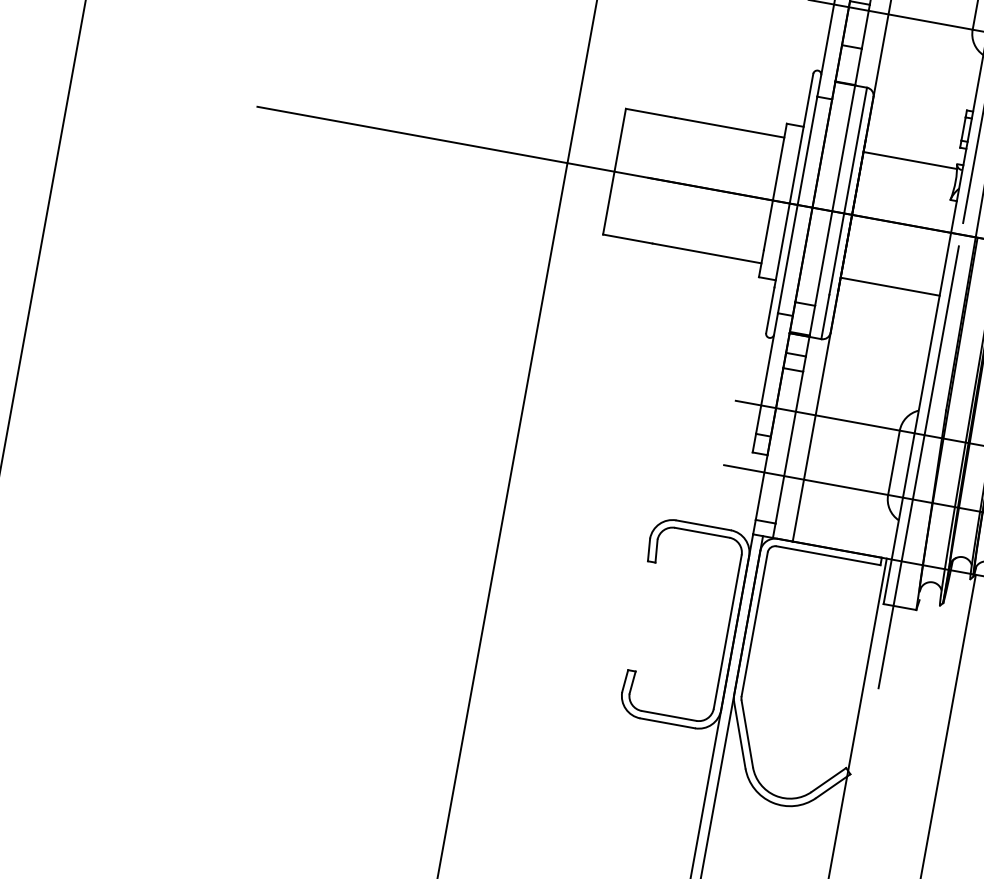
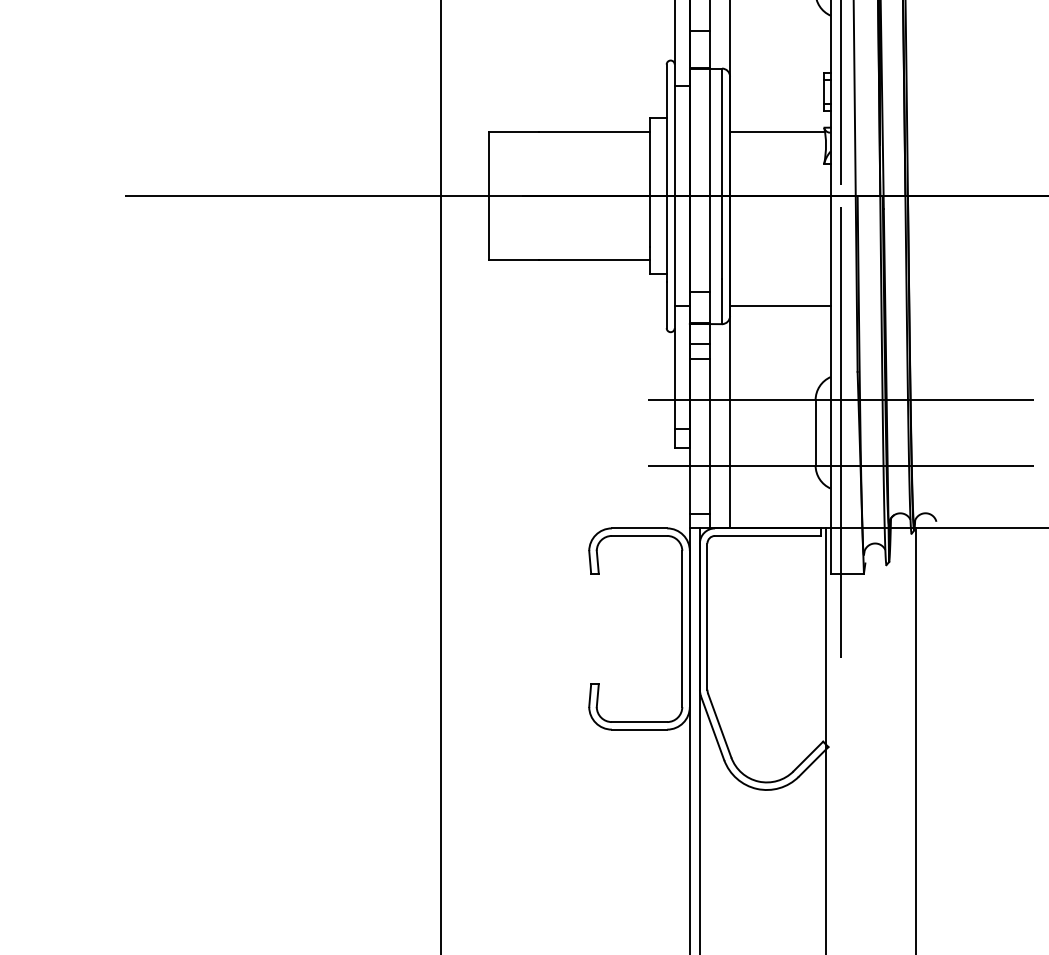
line: (890, 286) -> (780, 306), moved

